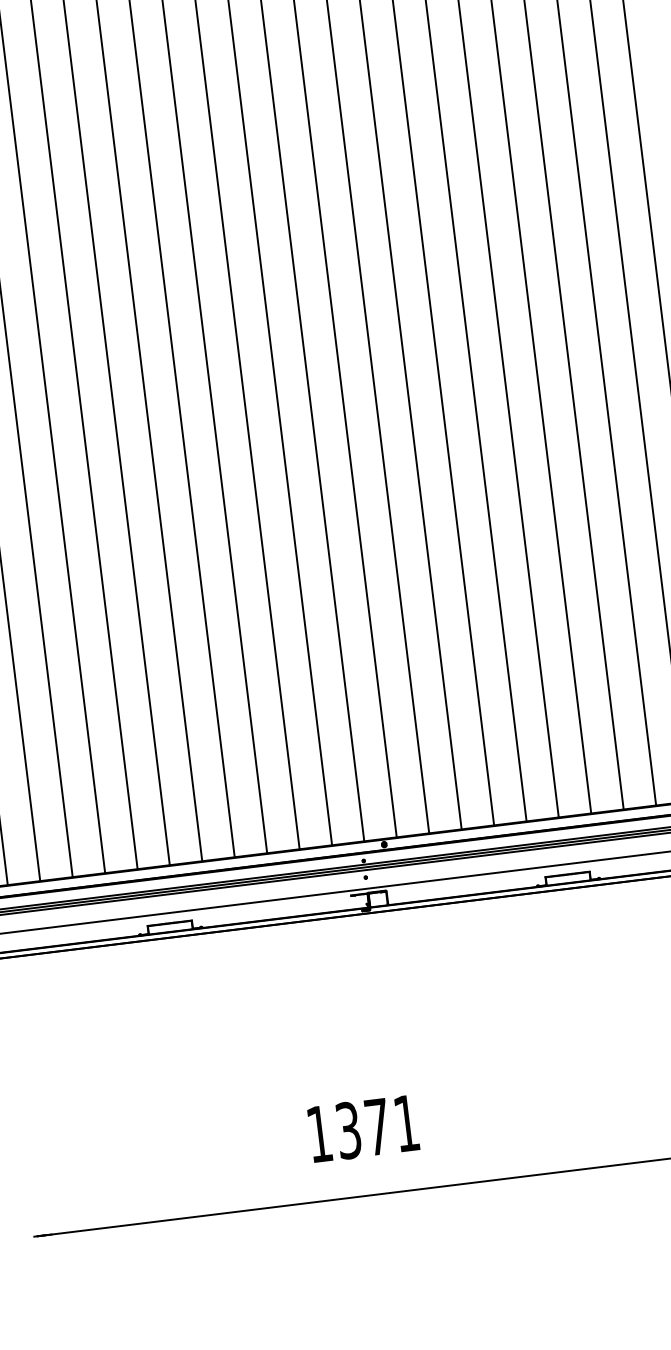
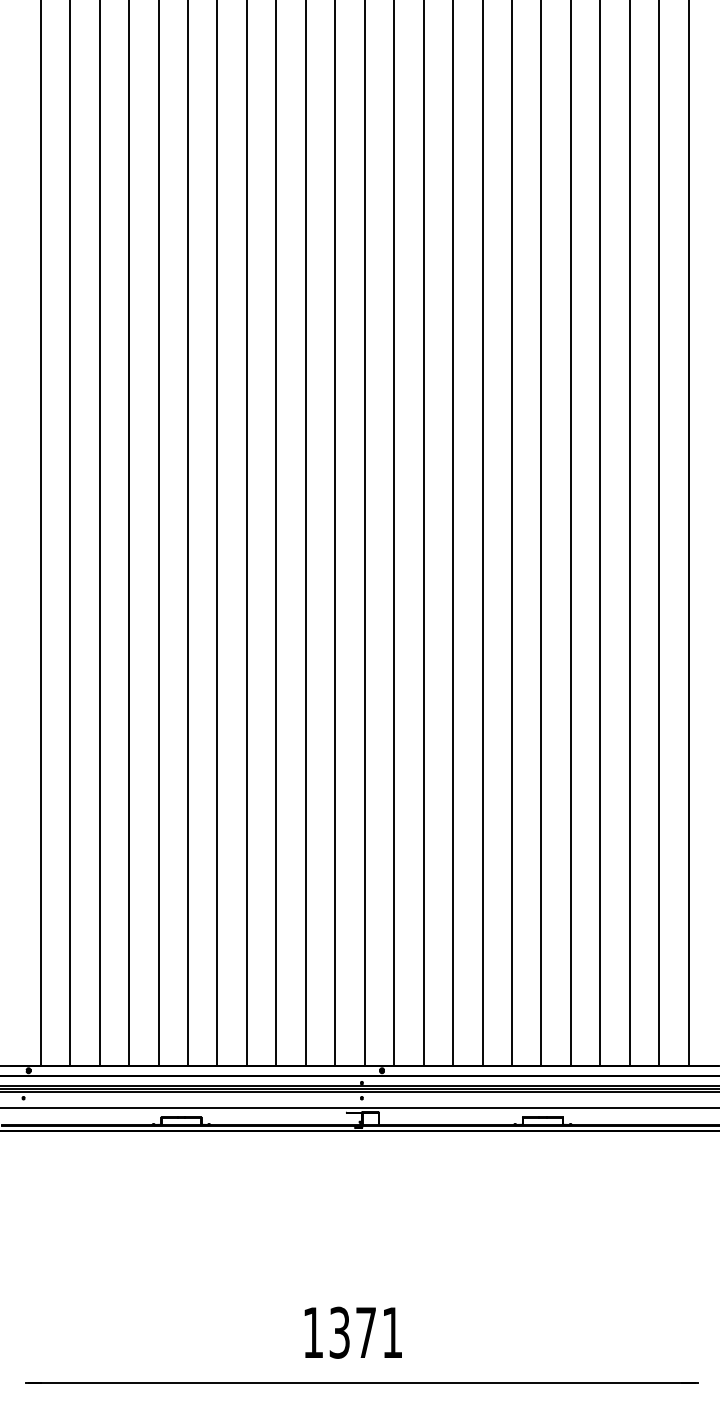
text: (362, 1128) -> (352, 1332), moved

